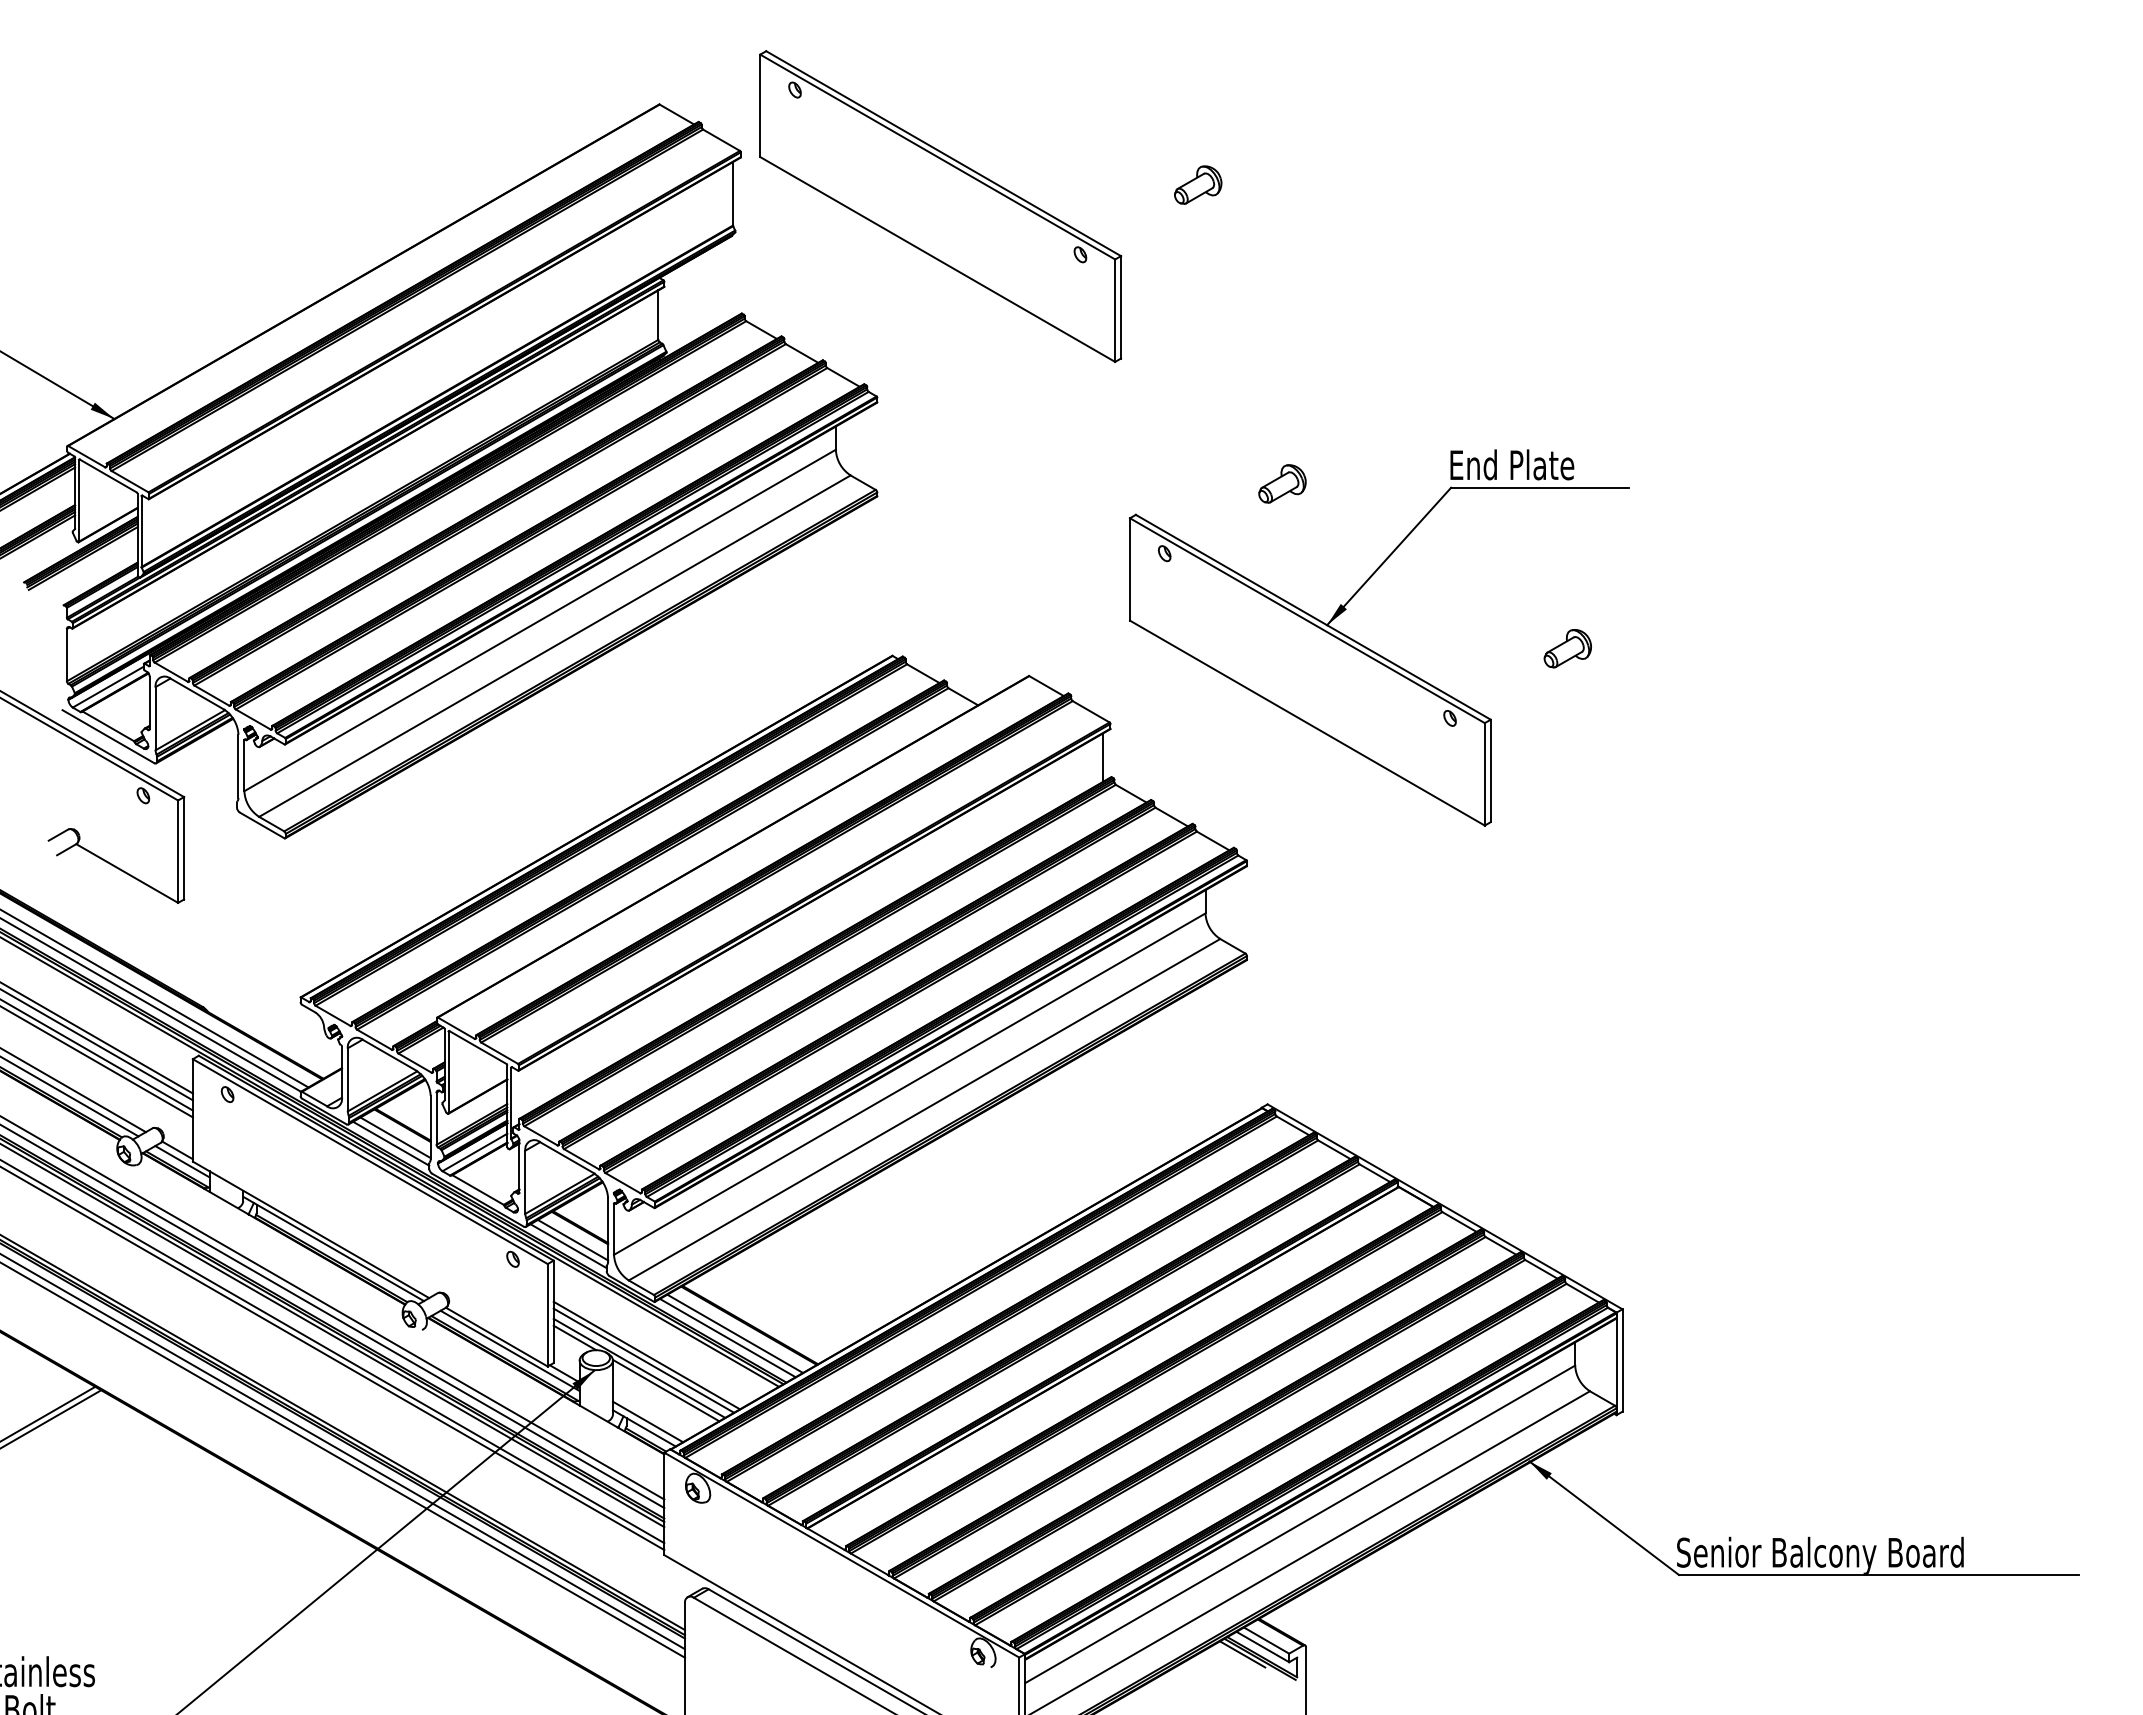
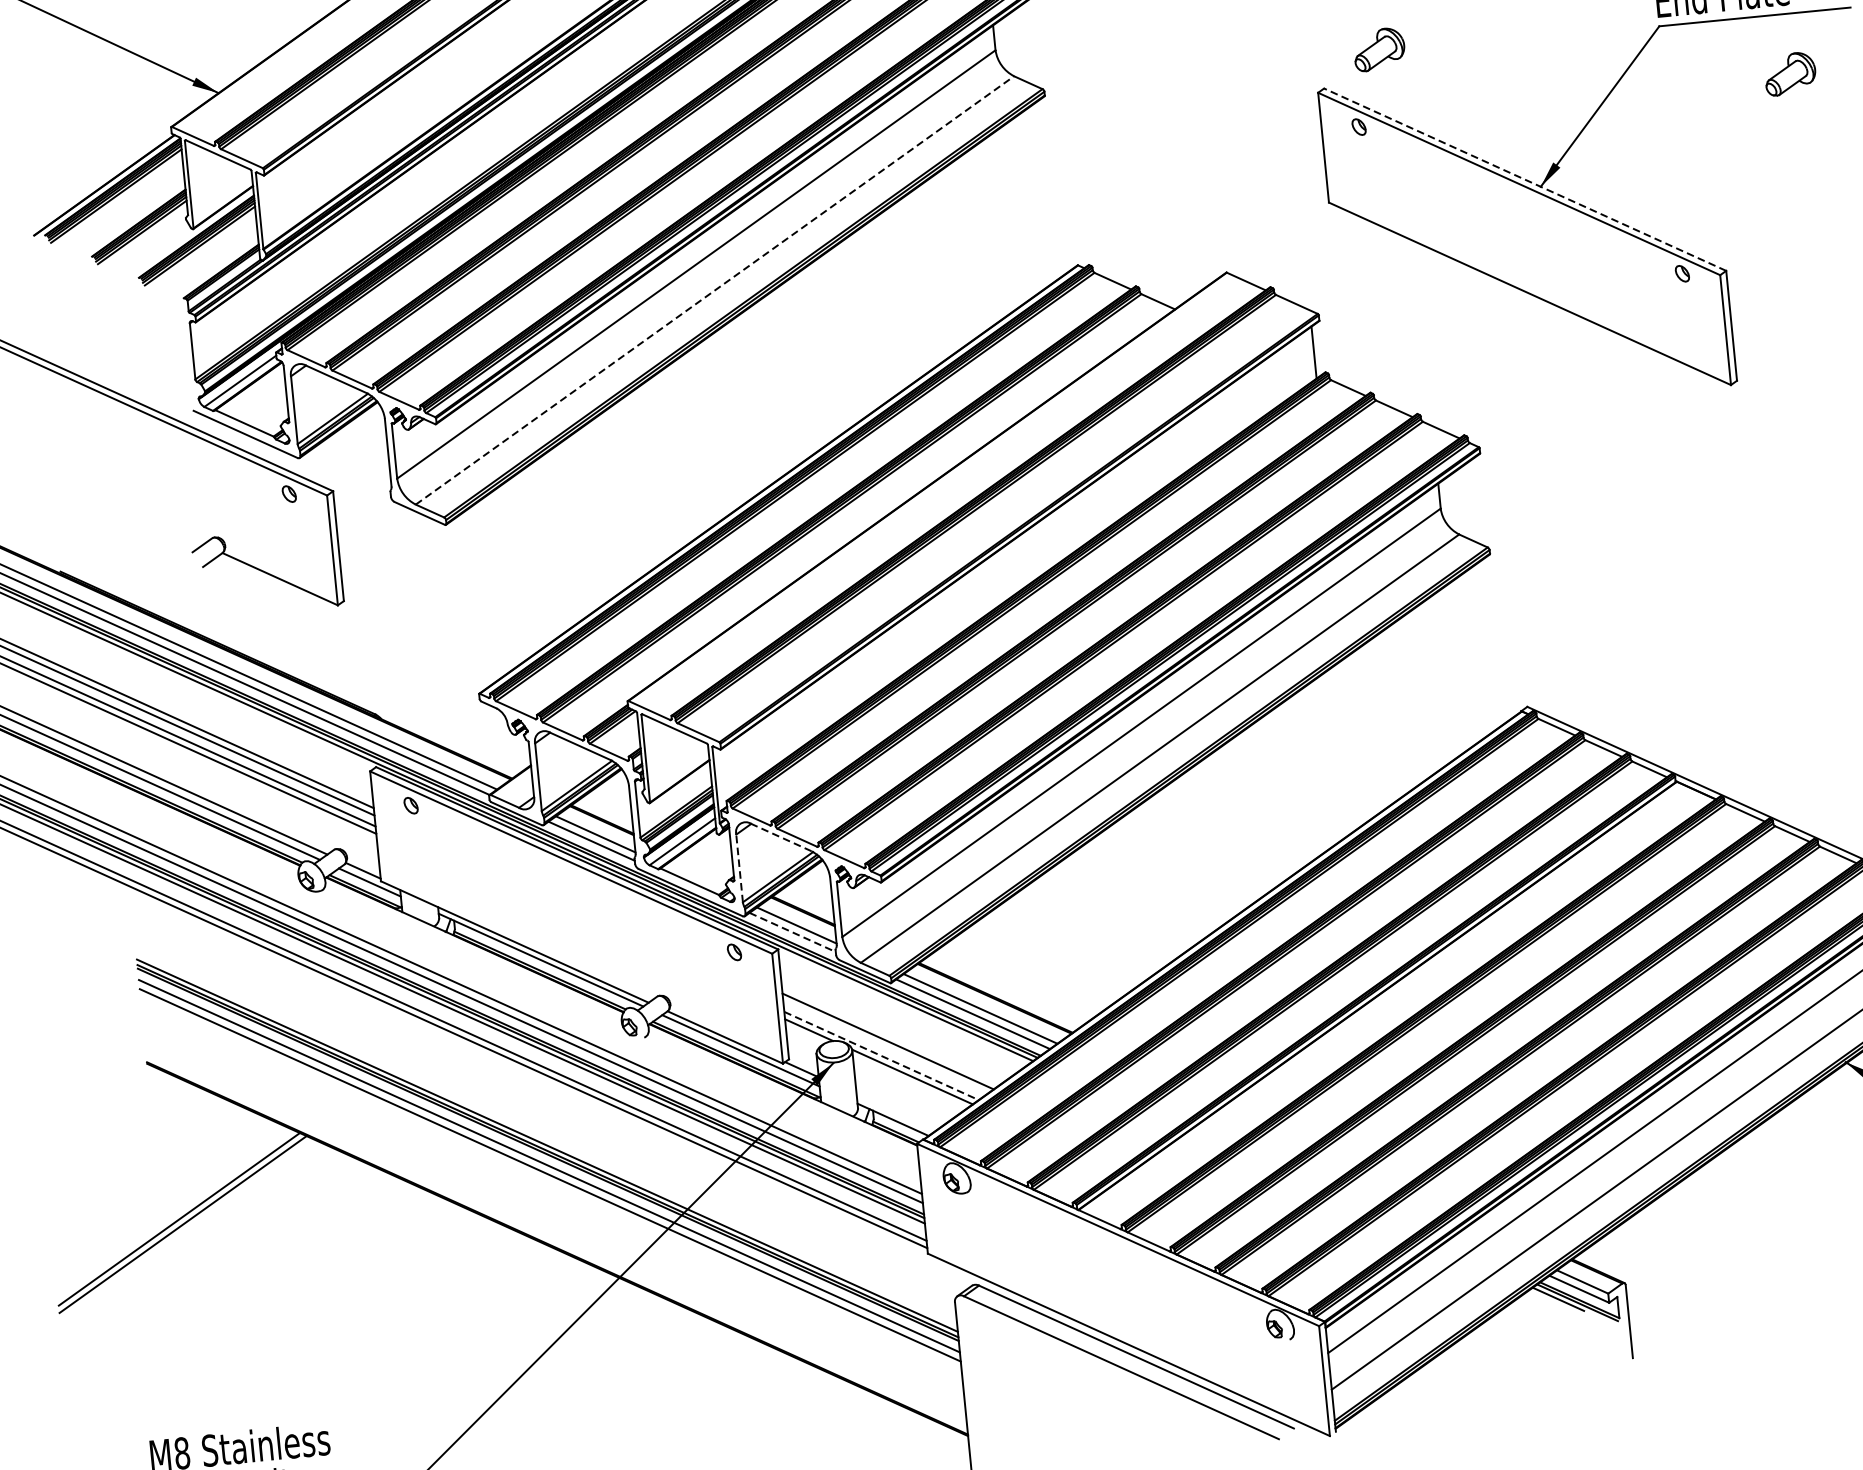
part: (1282, 483) -> (1379, 49), moved
line: (1313, 617) -> (1525, 179), solid -> dashed
line: (555, 645) -> (715, 289), solid -> dashed
part: (1567, 648) -> (1789, 73), moved
line: (566, 1157) -> (781, 837), solid -> dashed
line: (525, 1182) -> (739, 868), solid -> dashed
line: (568, 1246) -> (792, 932), solid -> dashed
line: (643, 1360) -> (885, 1047), removed
line: (639, 1368) -> (881, 1056), solid -> dashed
line: (648, 1421) -> (896, 1112), removed

